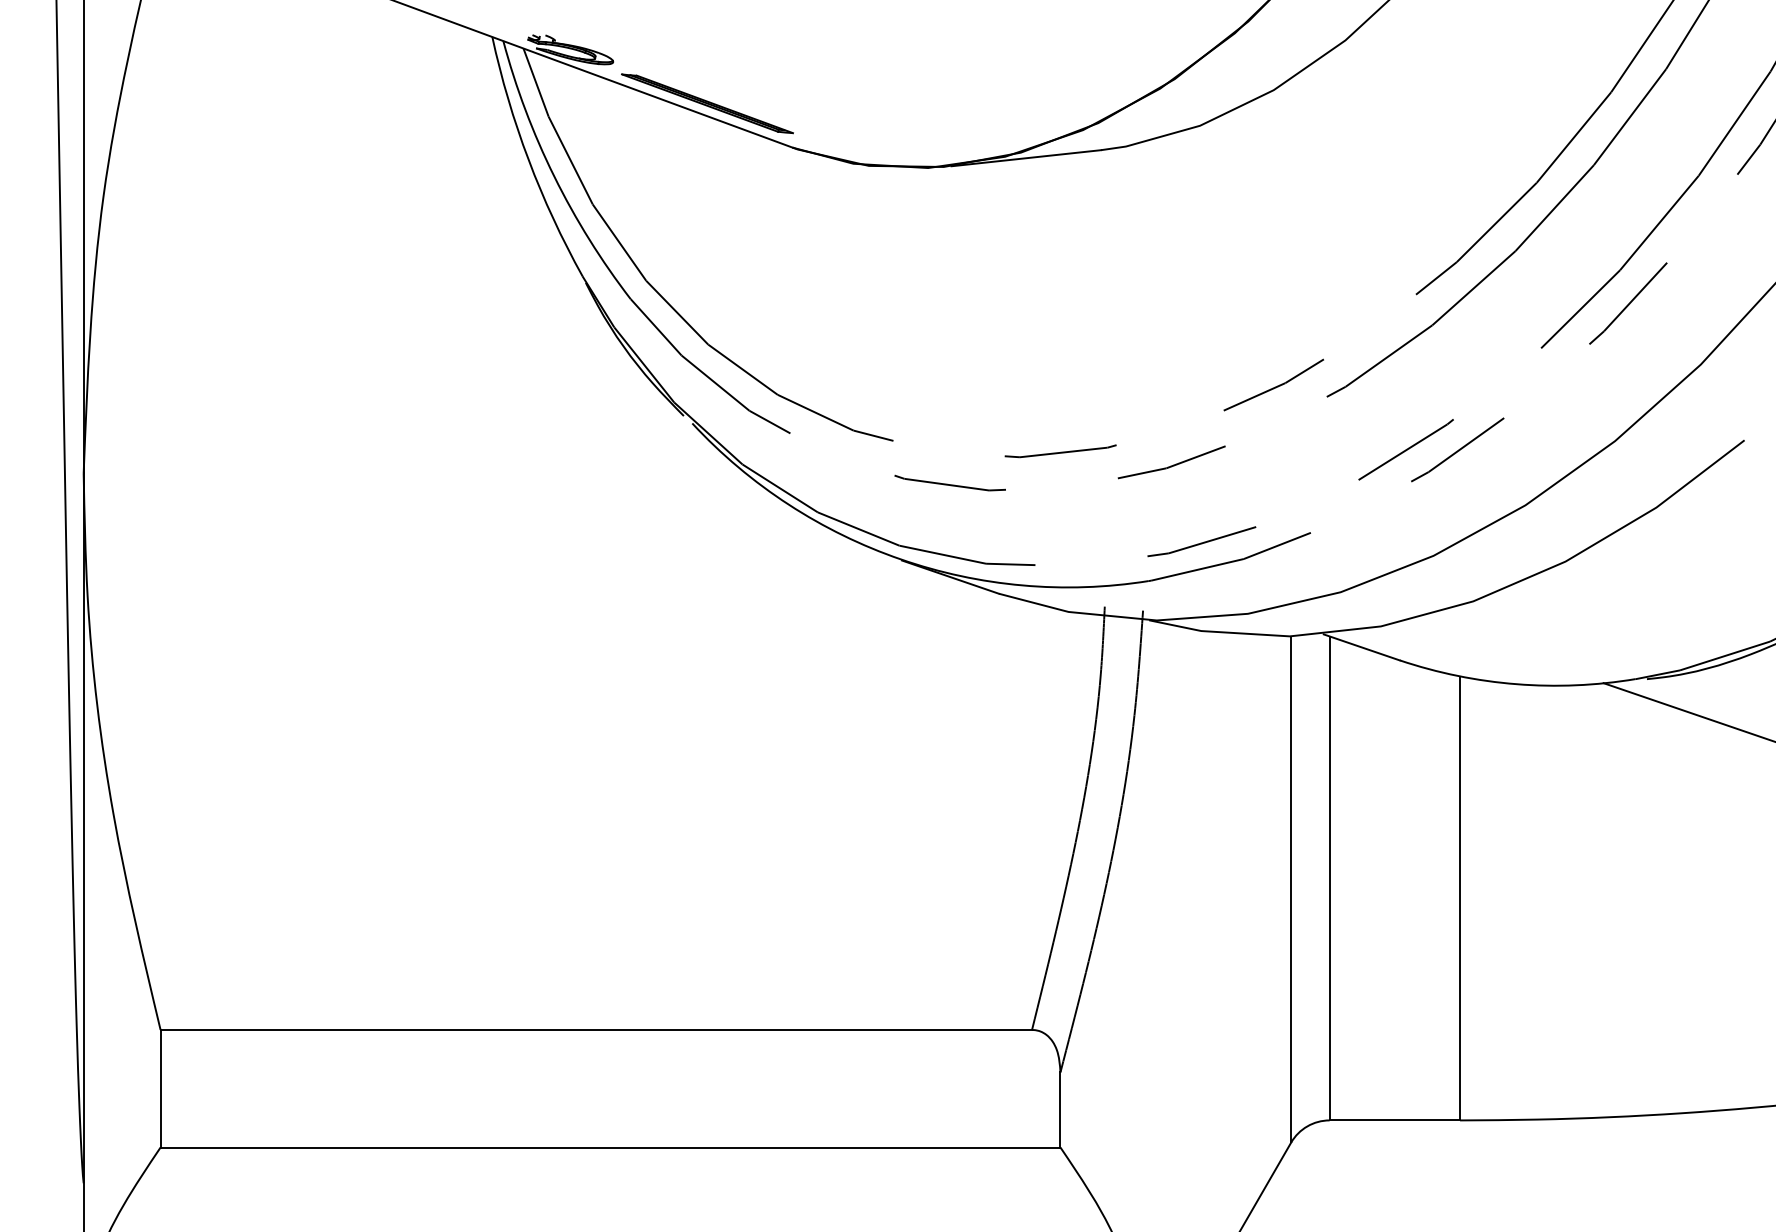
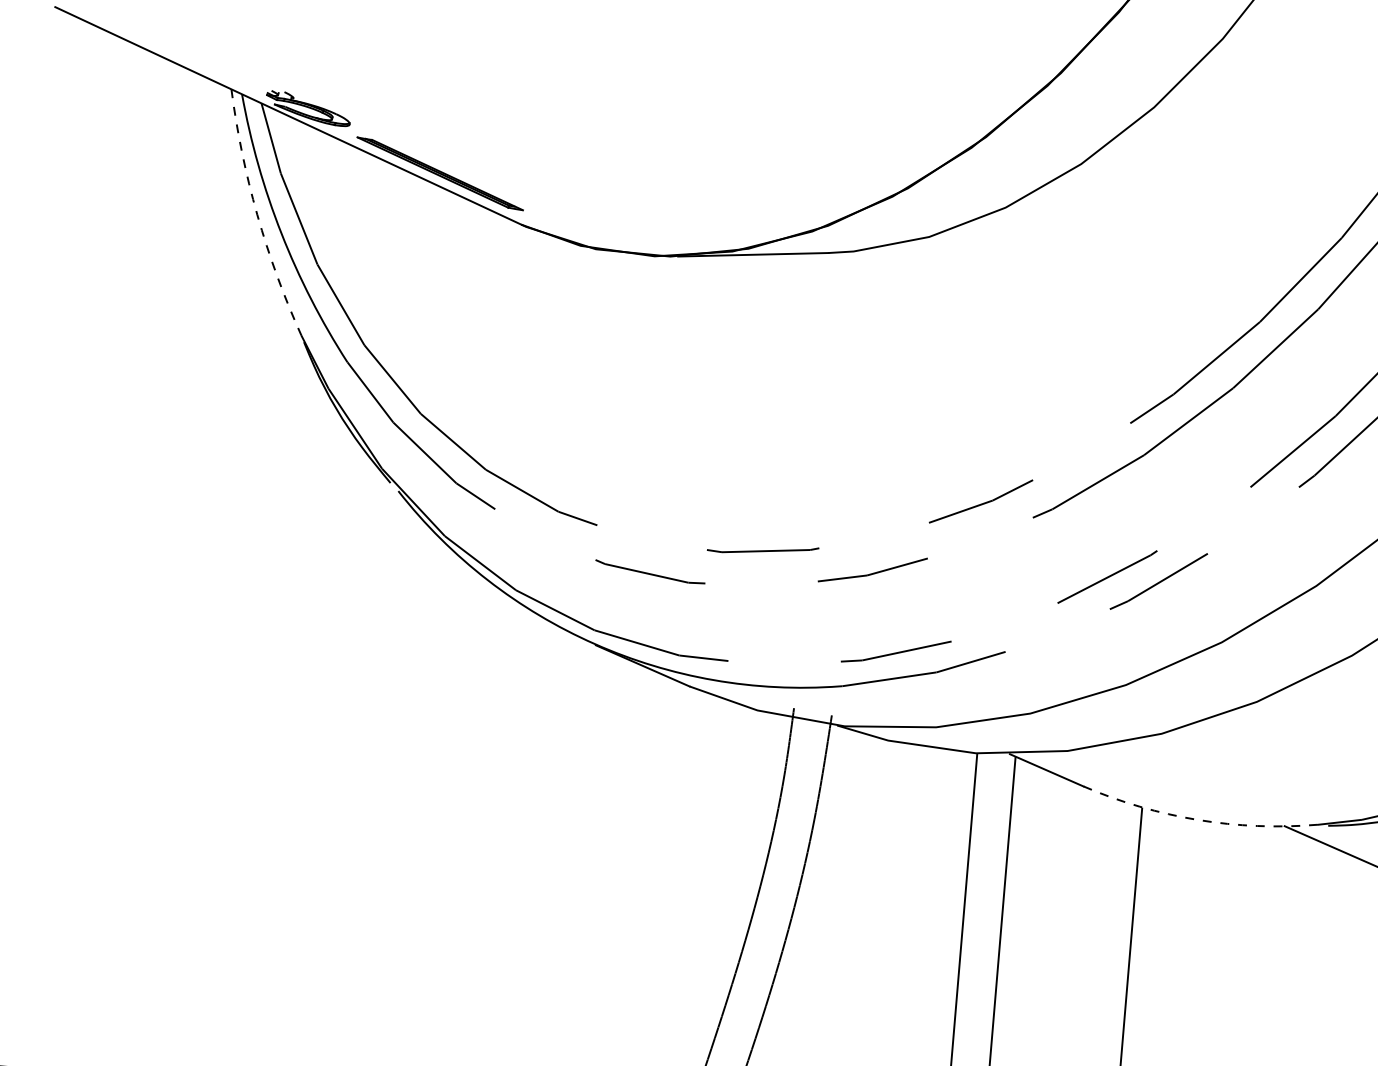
arc: (528, 159) -> (257, 214), solid -> dashed
arc: (1516, 684) -> (1197, 820), solid -> dashed

